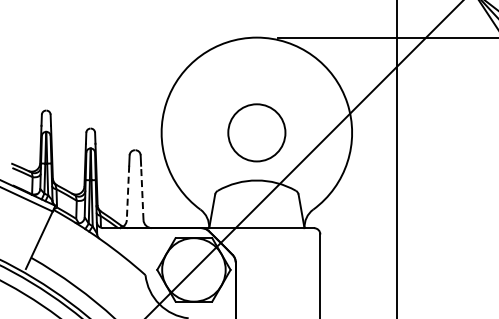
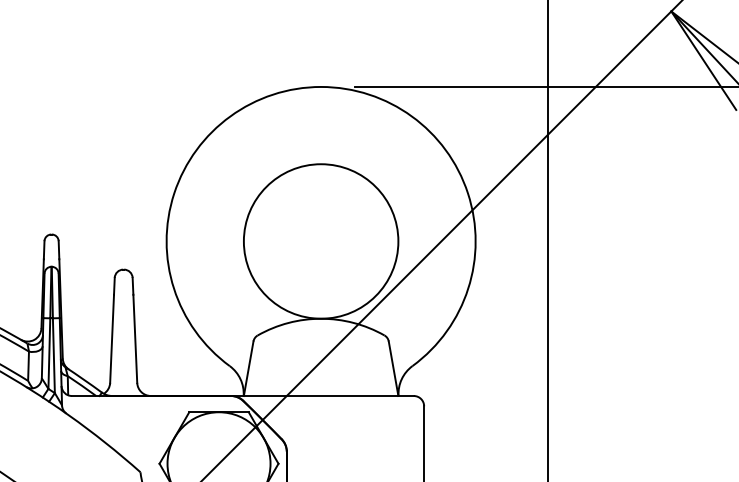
circle: (256, 132) -> (320, 240), size x1.67
line: (142, 192) -> (135, 338), dashed -> solid
line: (127, 193) -> (111, 339), dashed -> solid

